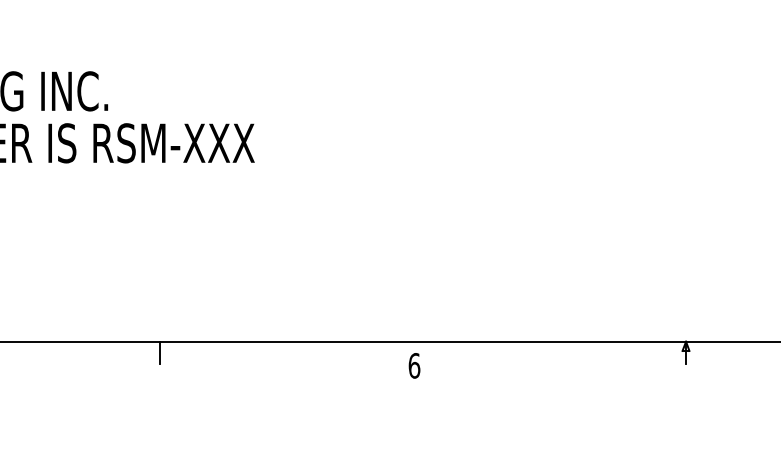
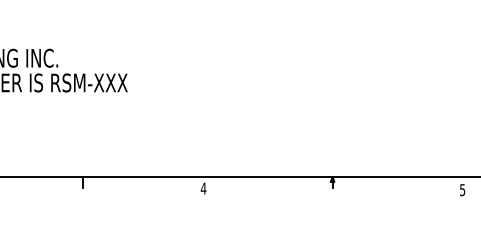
text: (414, 365) -> (203, 188), 6 -> 4

